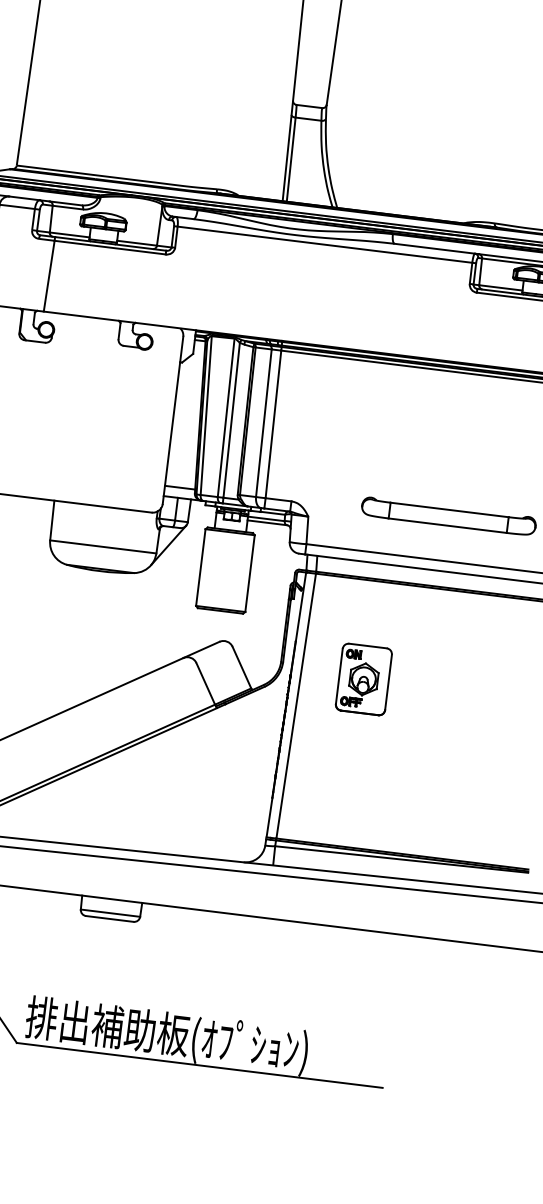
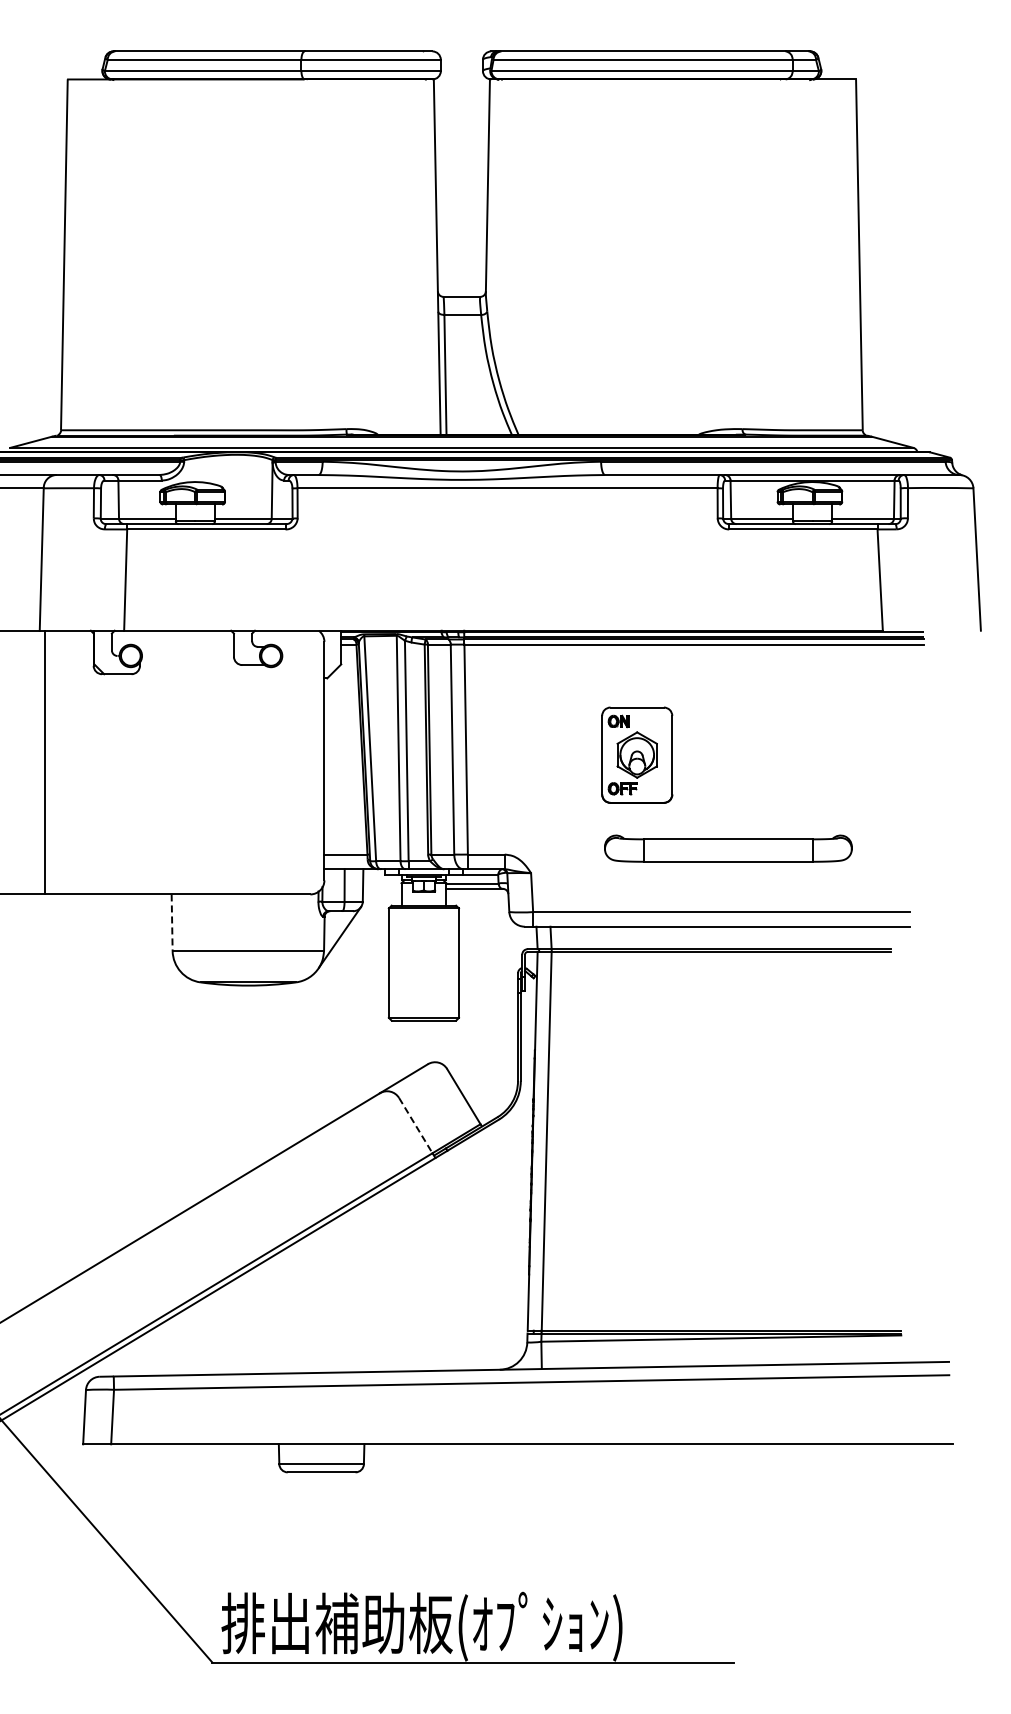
line: (52, 521) -> (172, 923), solid -> dashed
part: (364, 679) -> (637, 754), moved
line: (206, 684) -> (416, 1126), solid -> dashed

